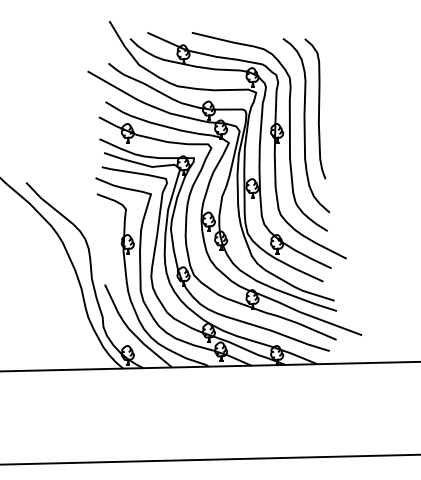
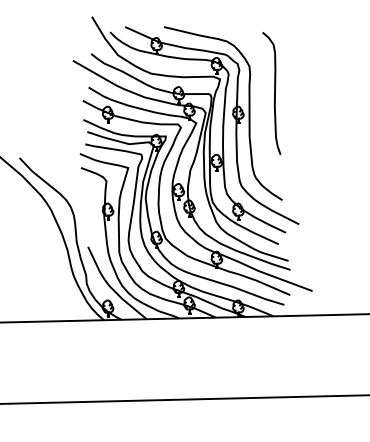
curve: (305, 124) -> (263, 107), removed

